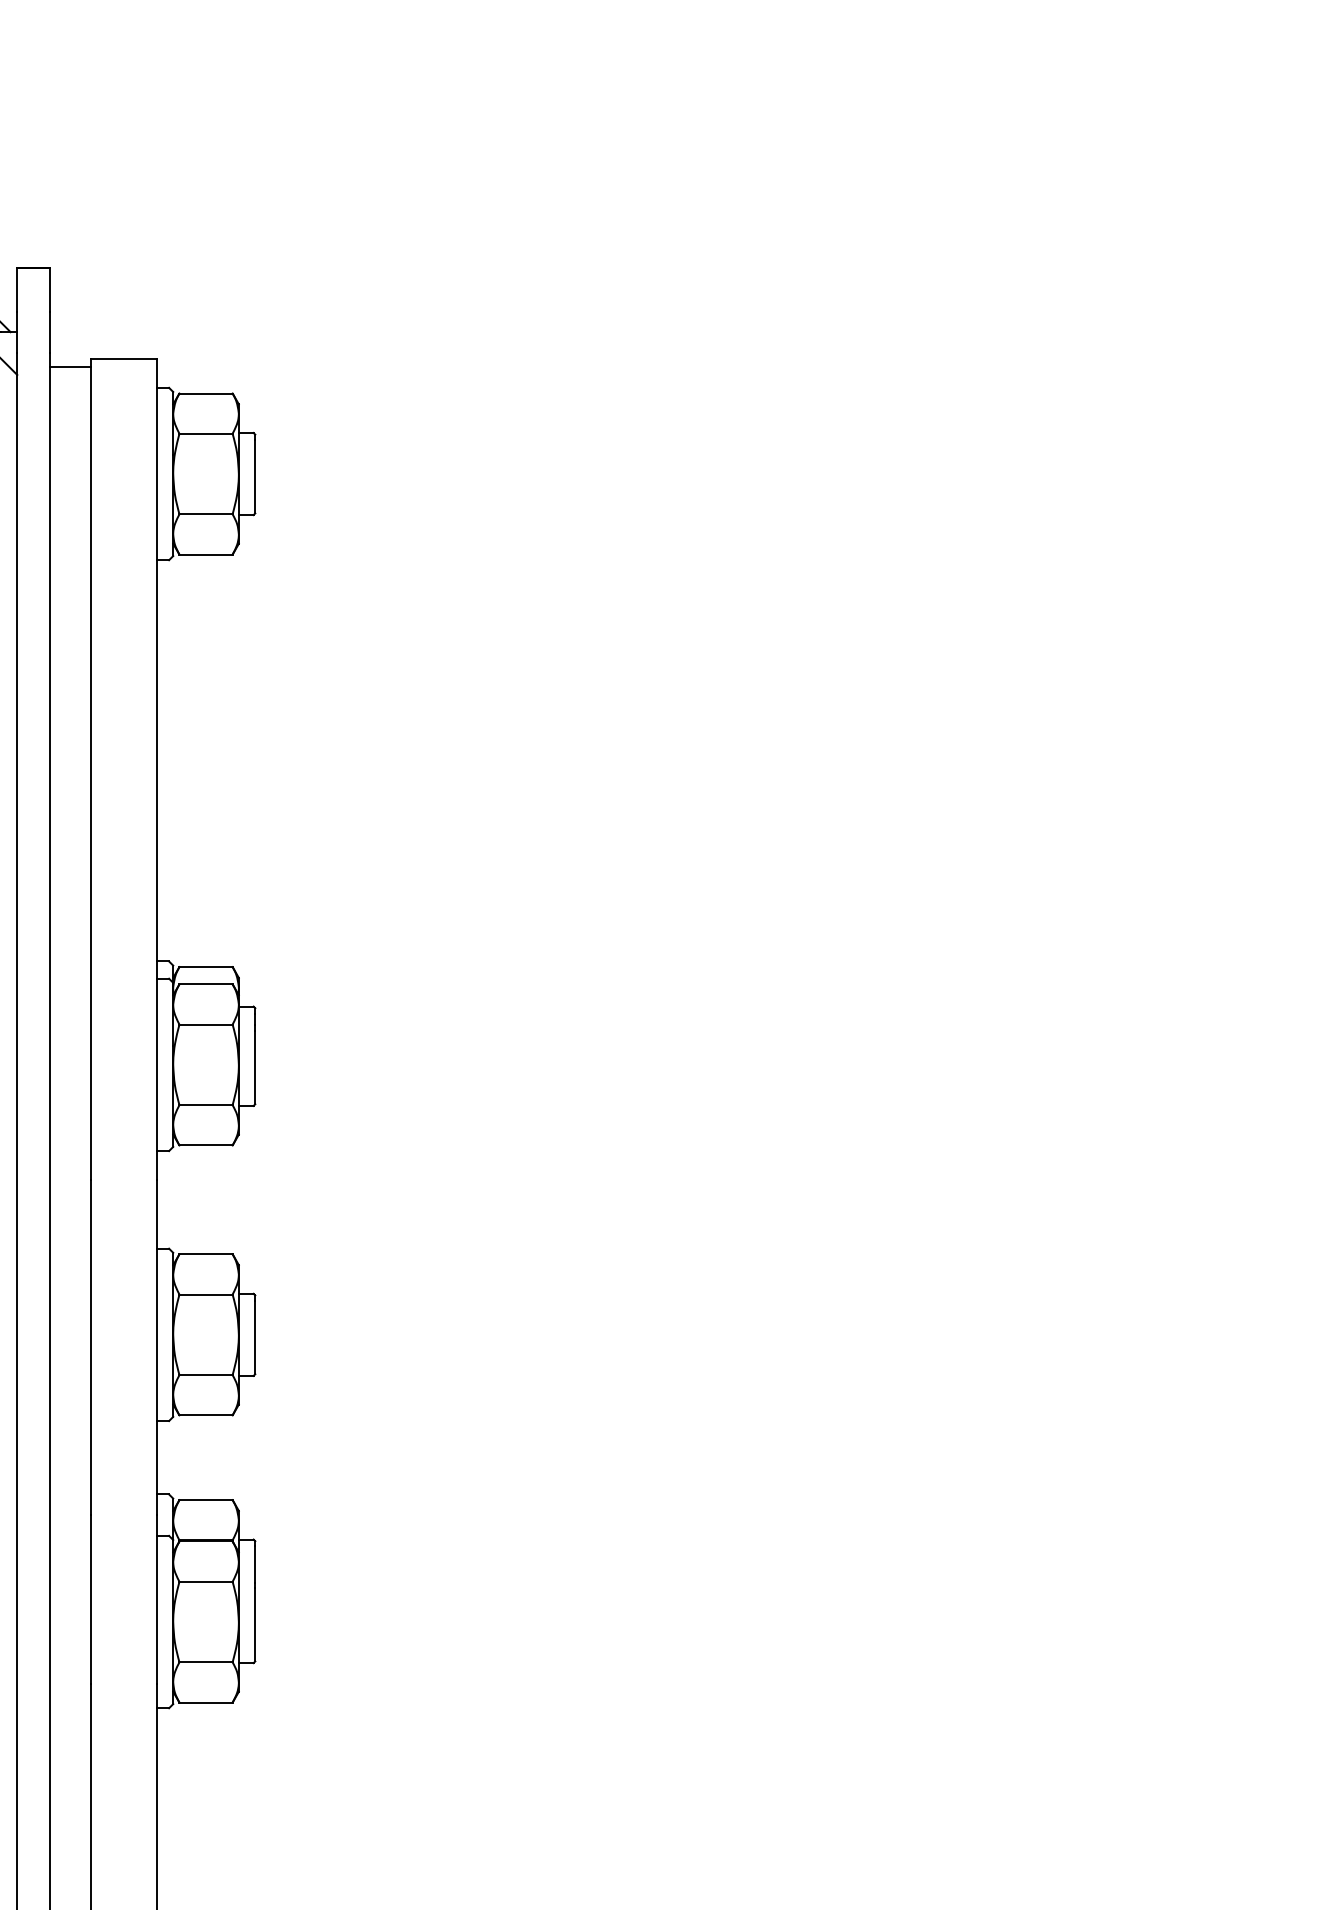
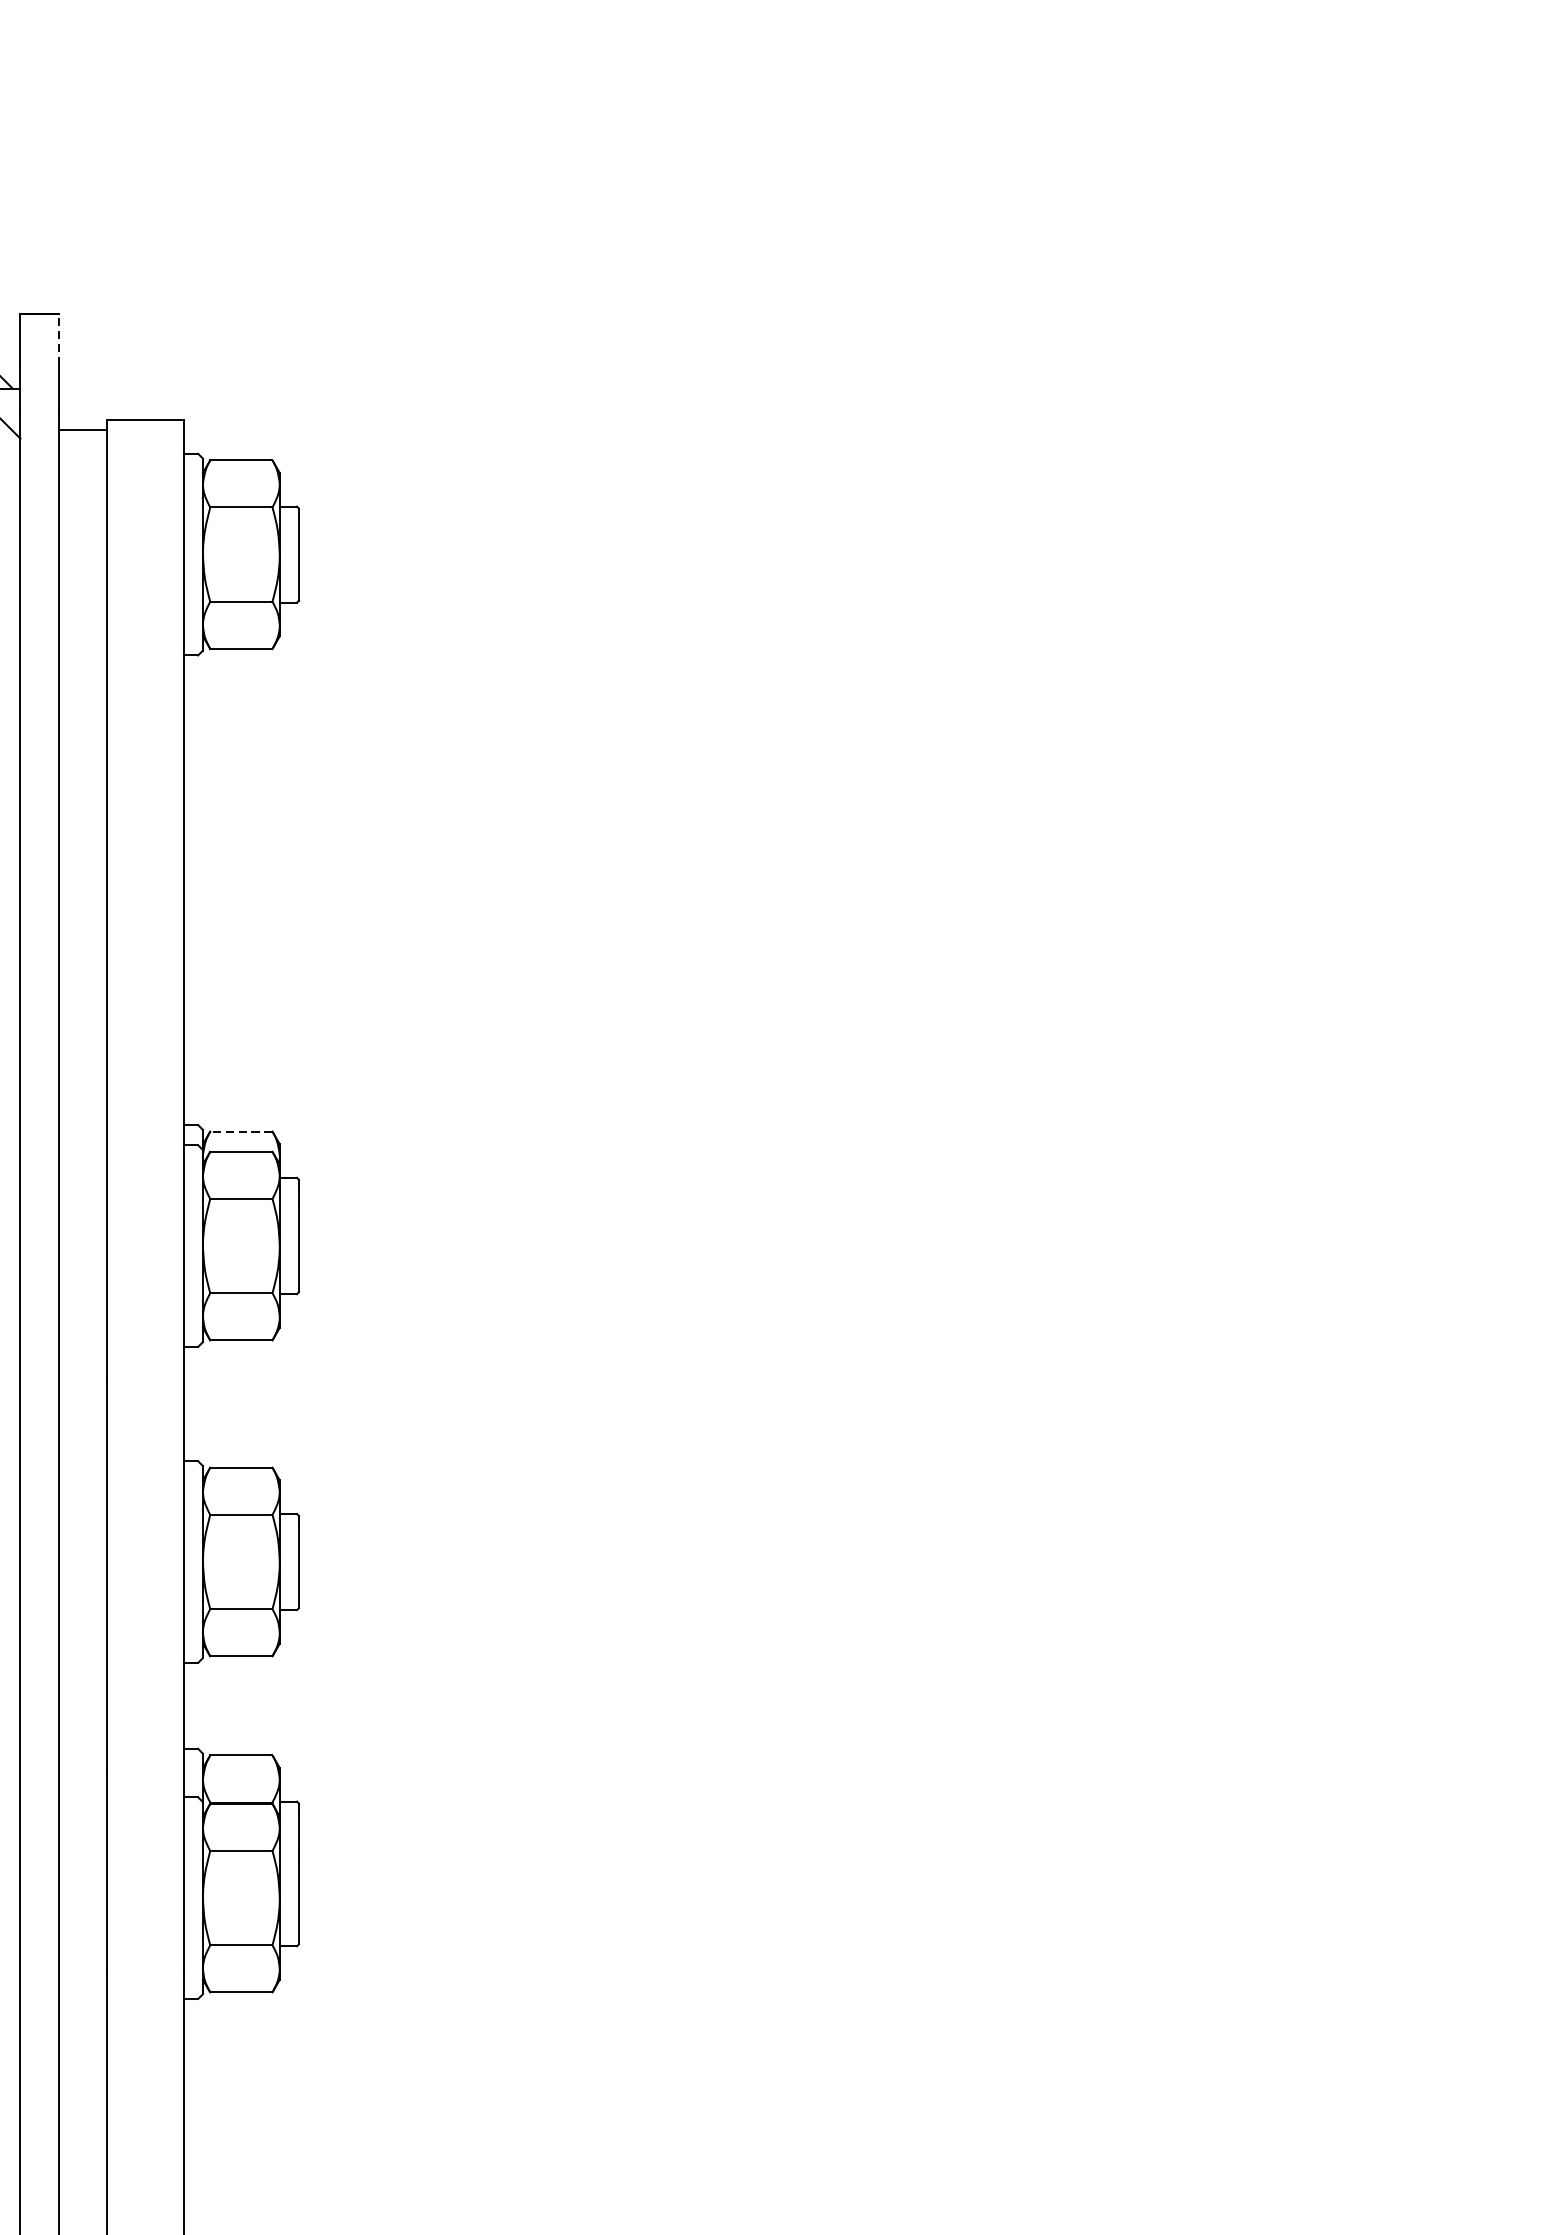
line: (50, 290) -> (59, 339), solid -> dashed
line: (206, 967) -> (241, 1132), solid -> dashed

